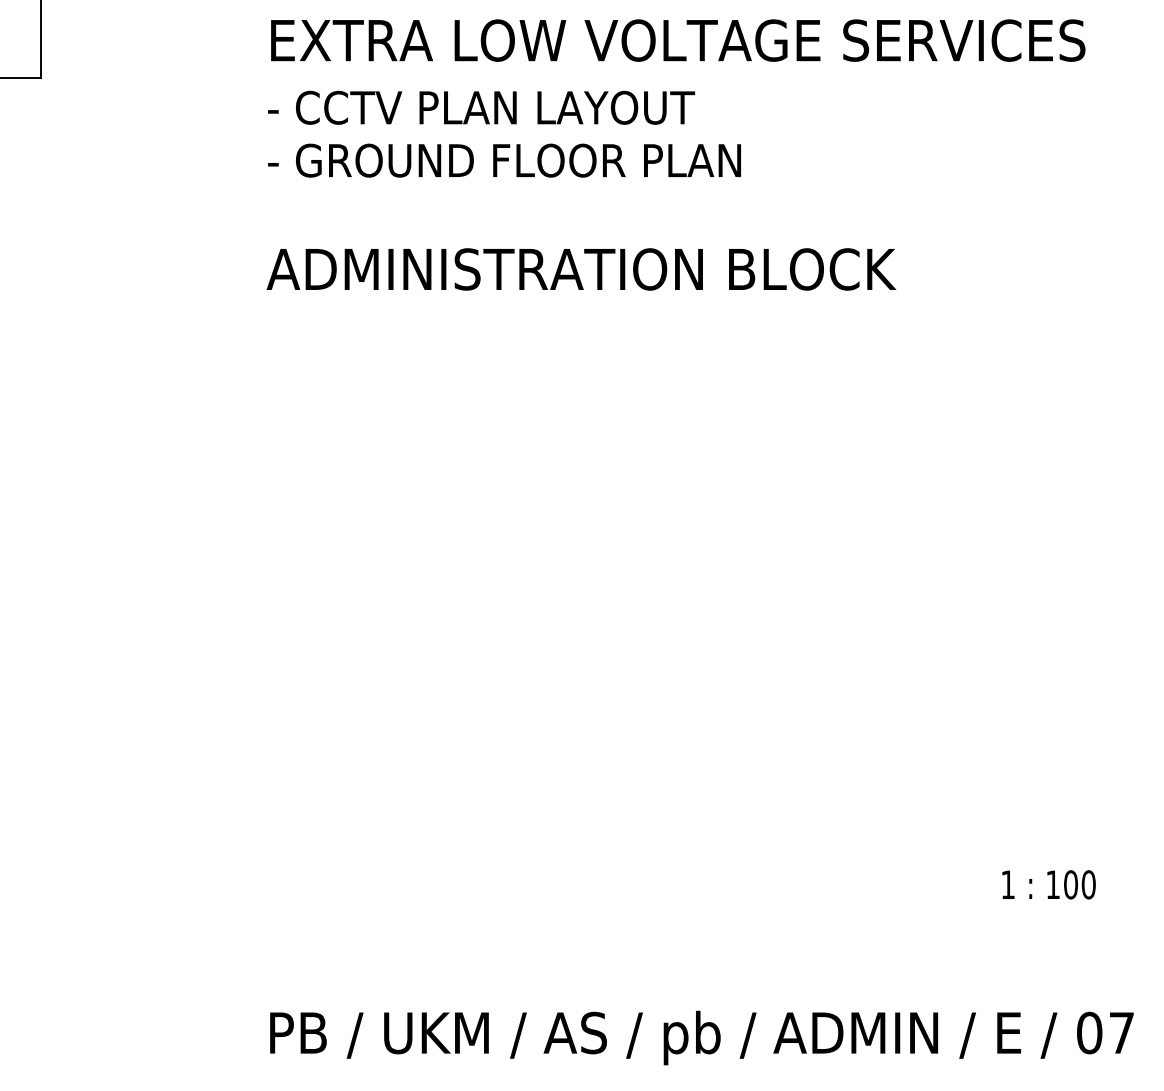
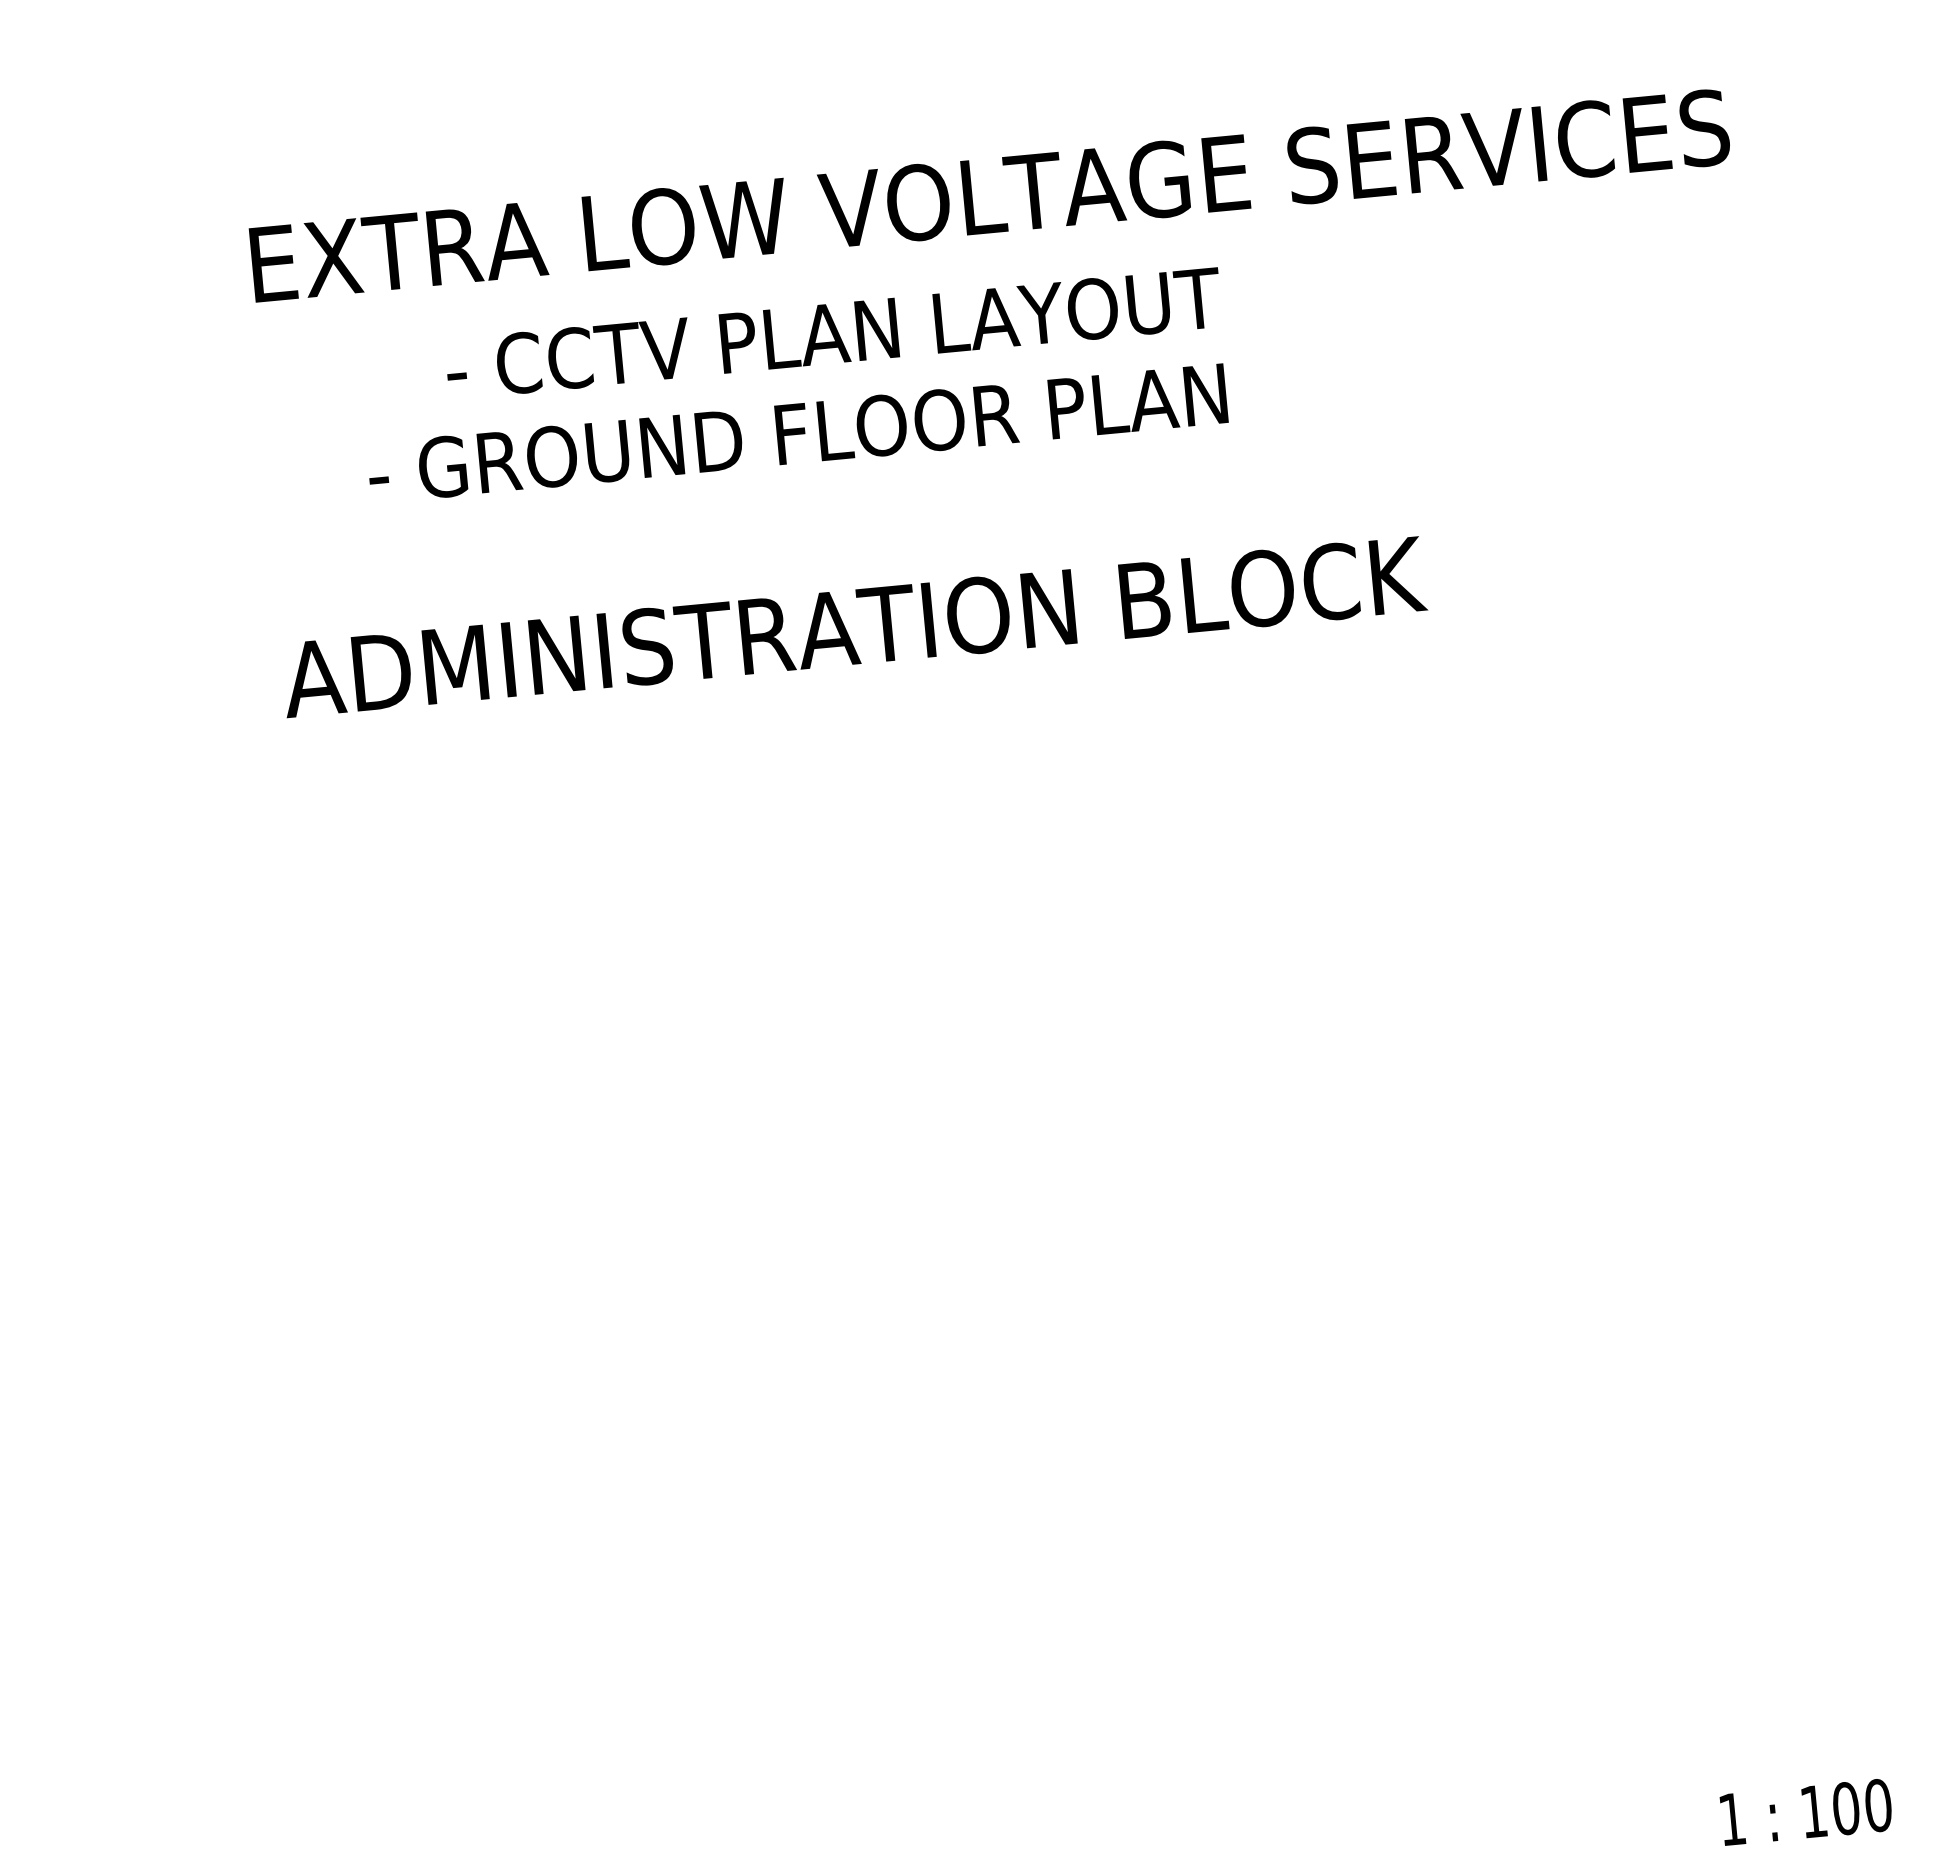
text: (481, 107) -> (833, 332), moved
text: (504, 160) -> (797, 433), moved
text: (1048, 884) -> (1805, 1811), moved

